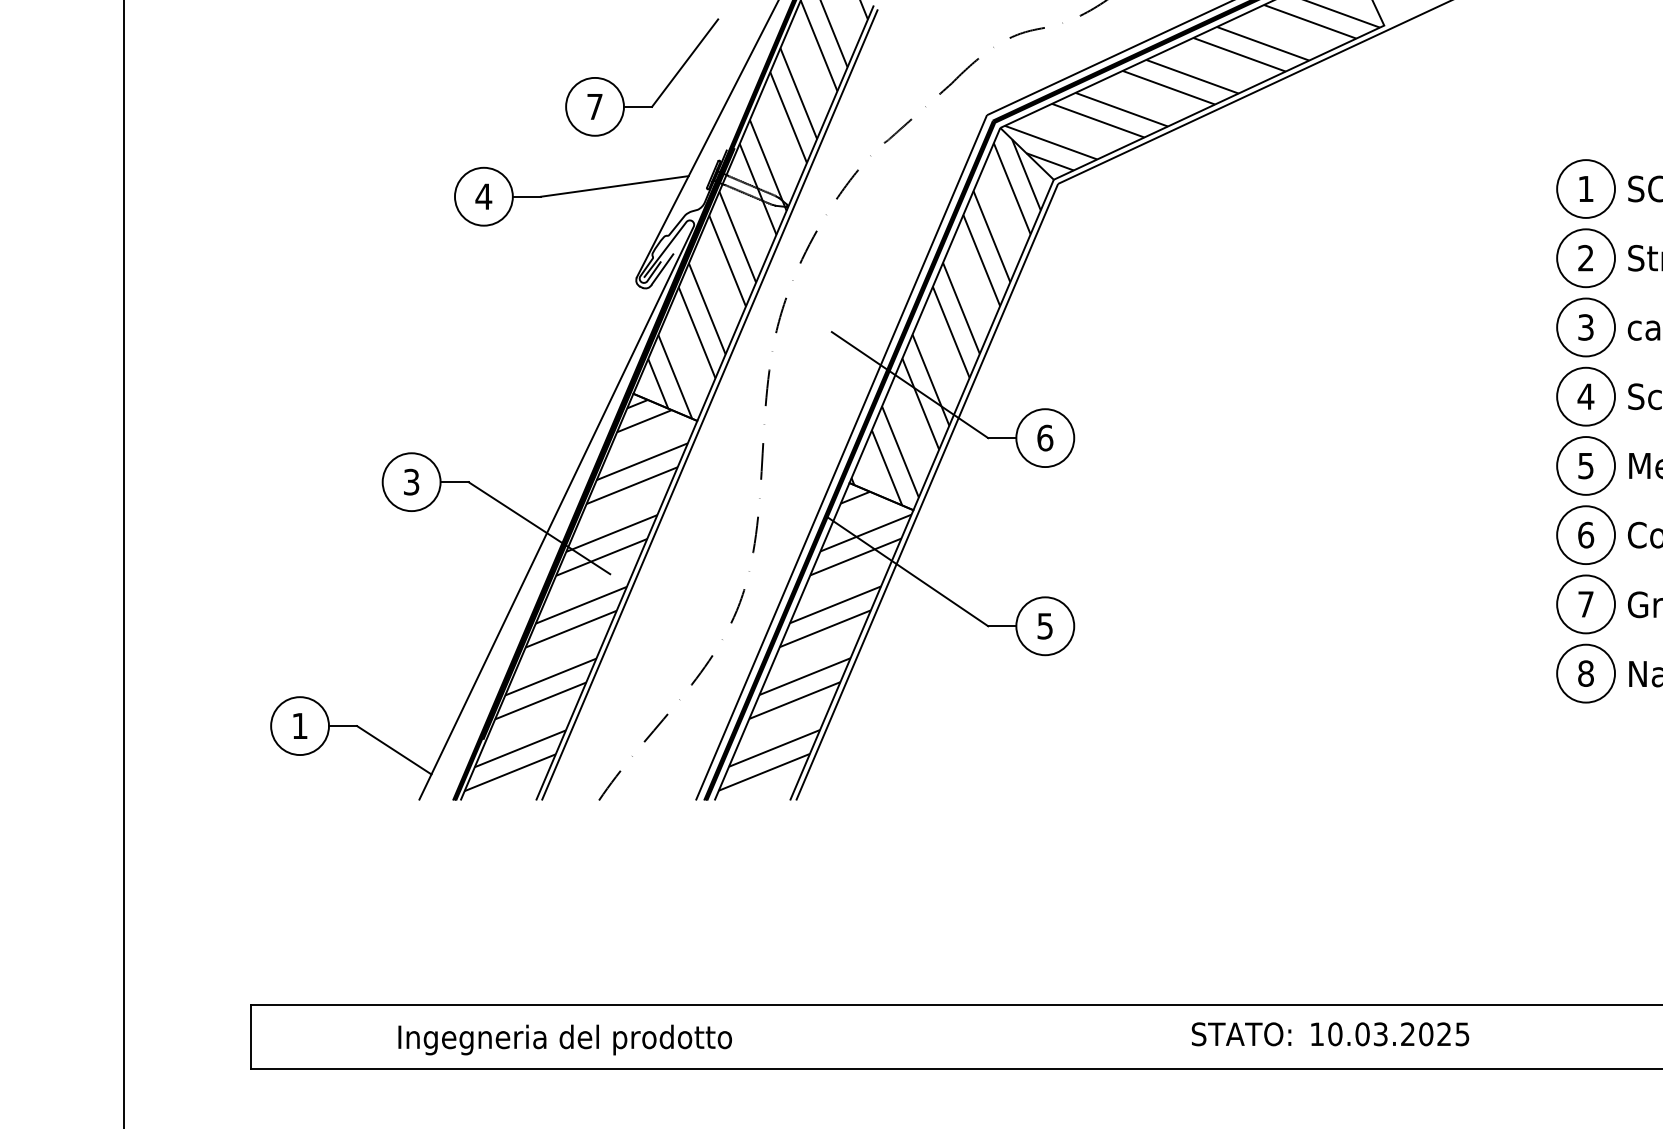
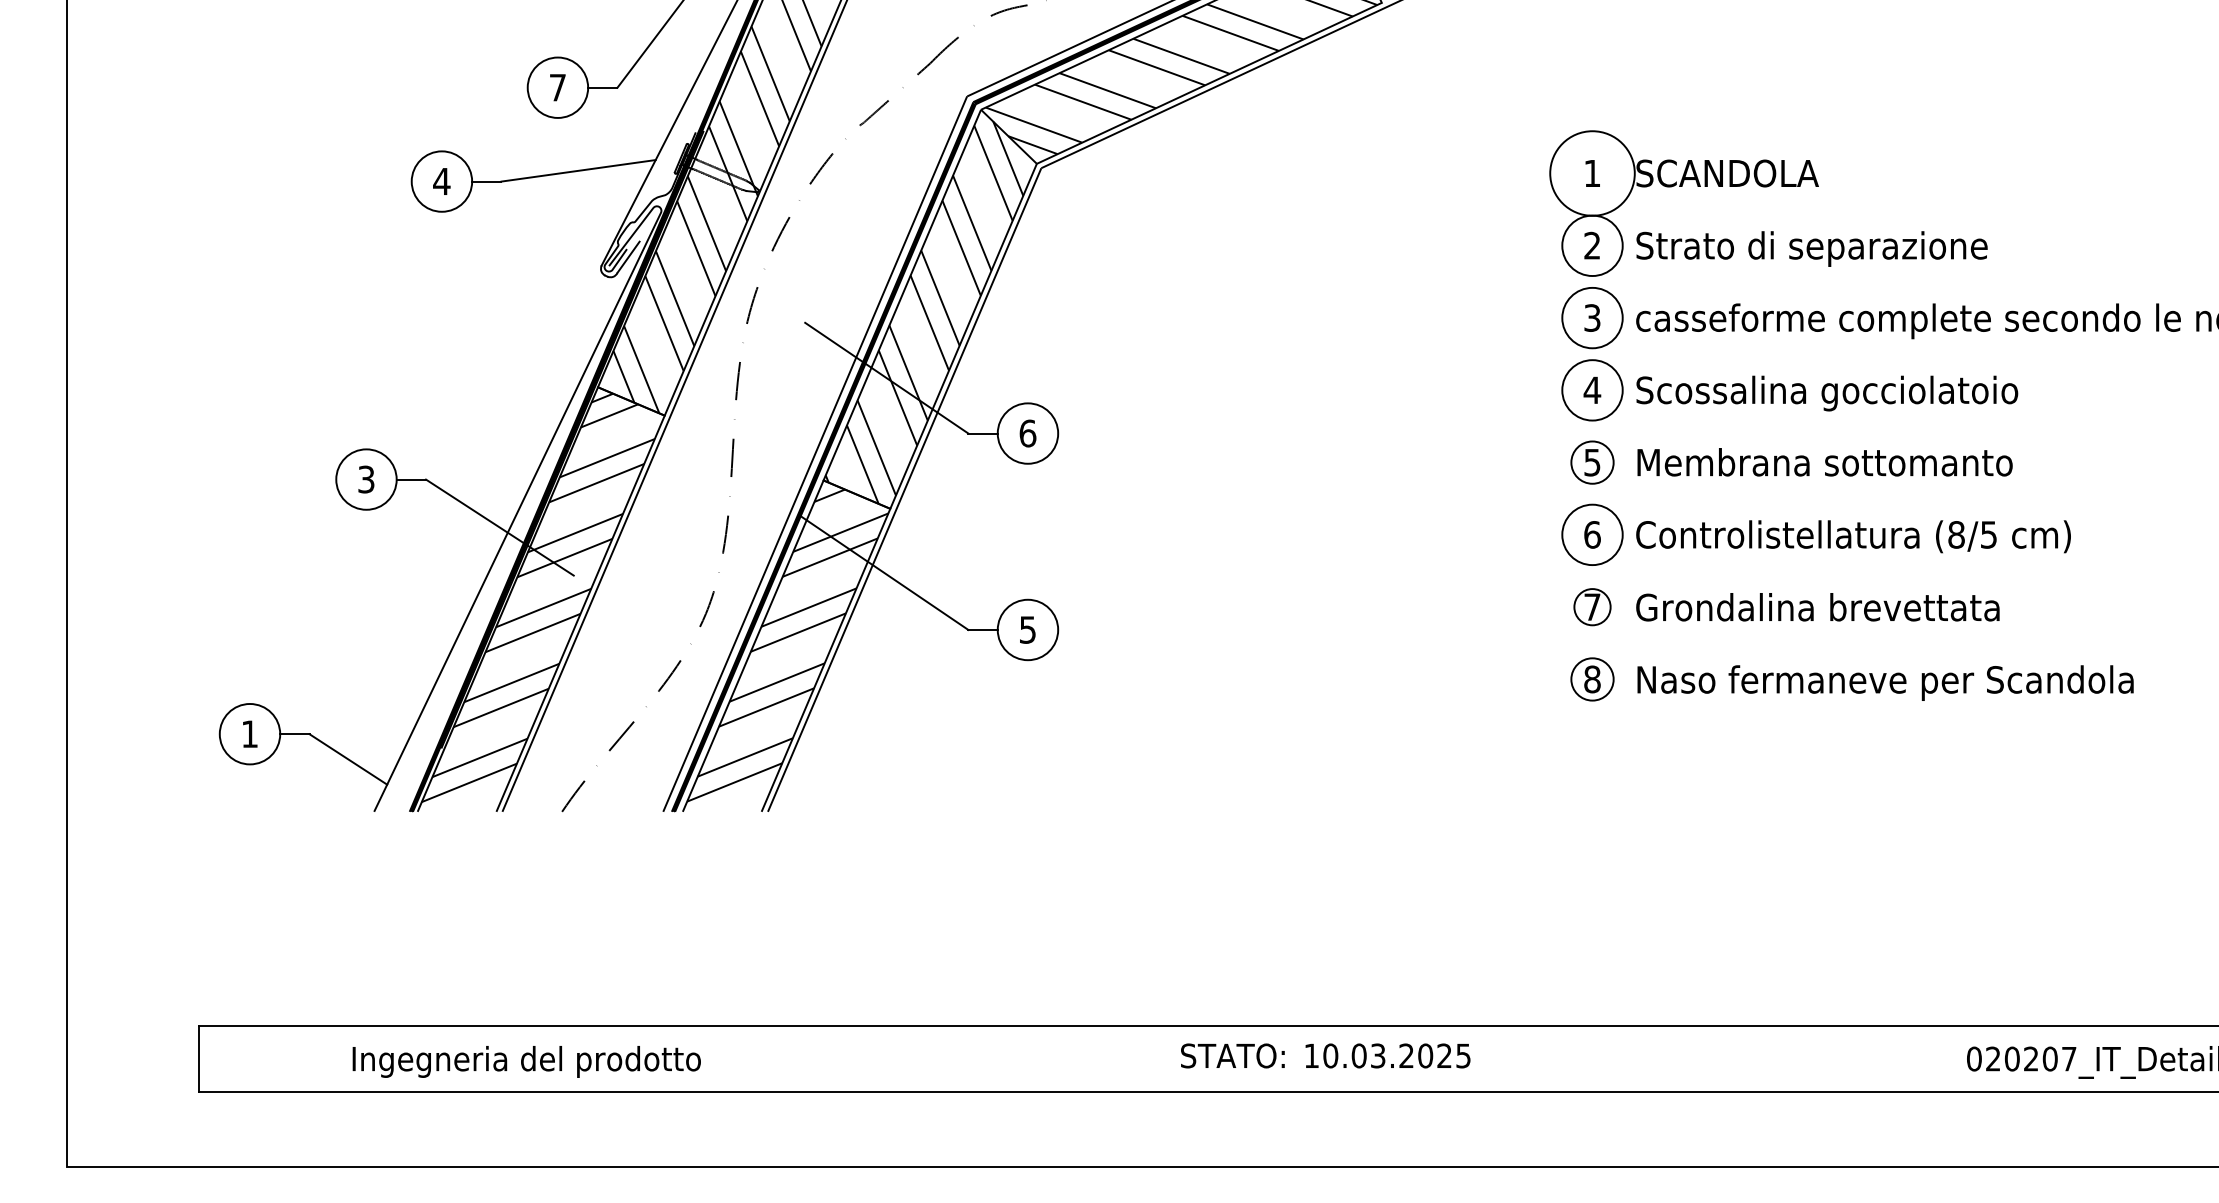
circle: (1586, 189) -> (1592, 173), size x1.4
circle: (1586, 465) -> (1592, 462), size x0.7
circle: (1586, 603) -> (1592, 606), size x0.6
circle: (1586, 673) -> (1592, 679), size x0.7

